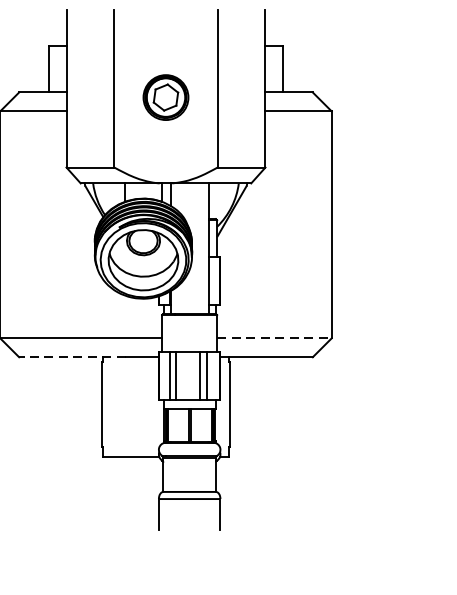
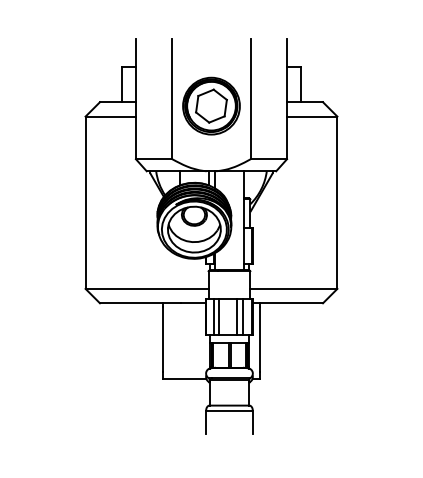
part: (165, 96) -> (211, 105), size x1.67
line: (273, 337) -> (293, 288), dashed -> solid
line: (72, 357) -> (140, 303), dashed -> solid

